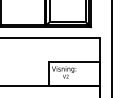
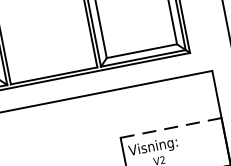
line: (75, 61) -> (172, 126), solid -> dashed

